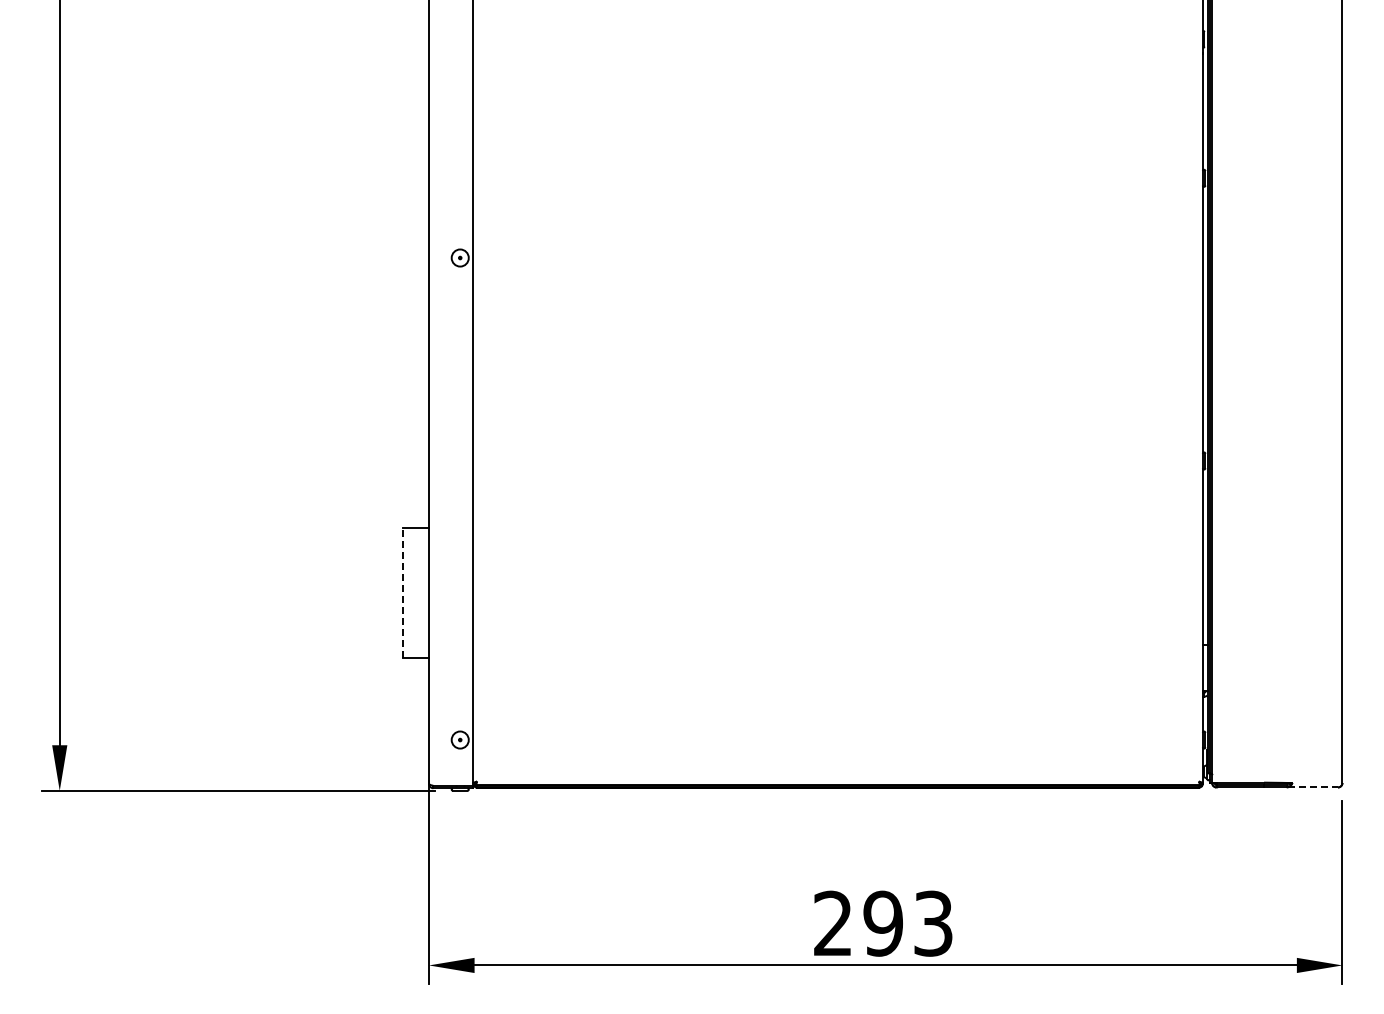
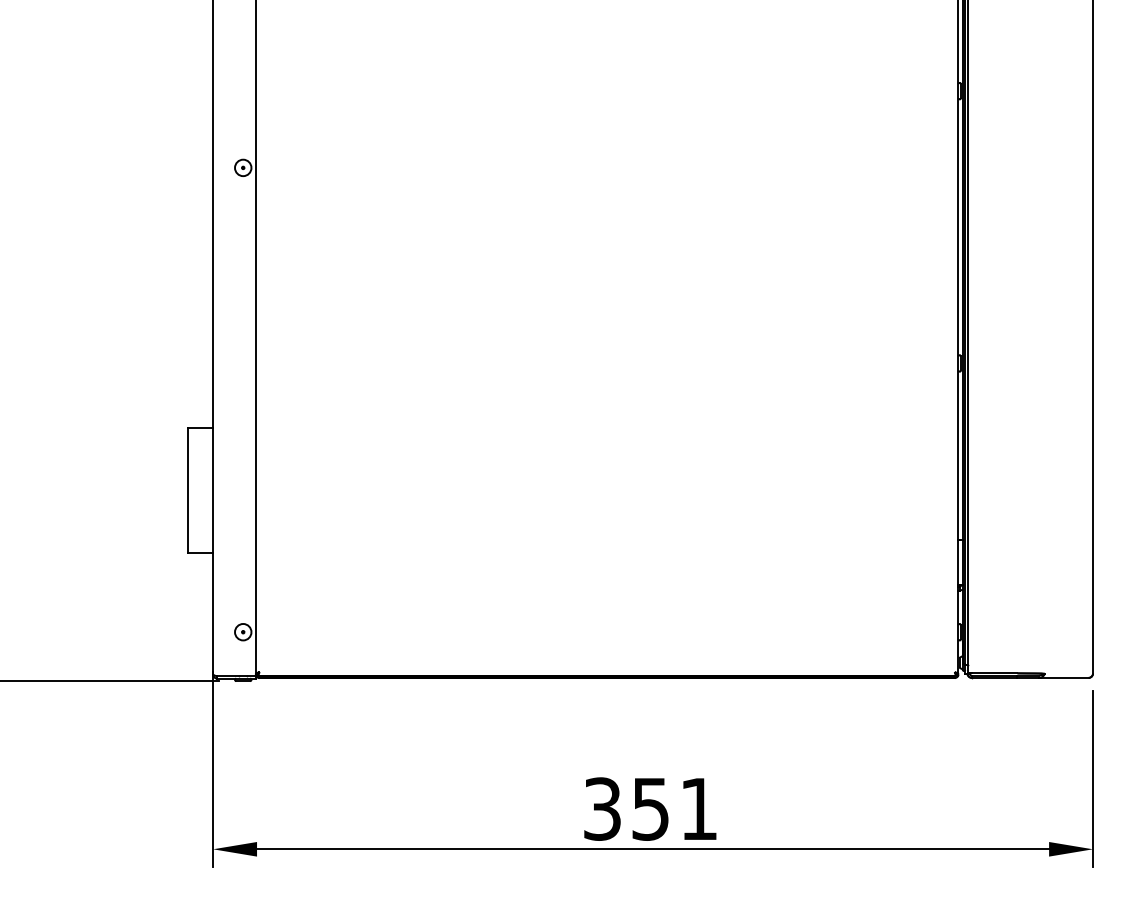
line: (402, 592) -> (187, 490), dashed -> solid
line: (1313, 787) -> (1065, 677), dashed -> solid
text: (883, 923) -> (650, 808), 293 -> 351

